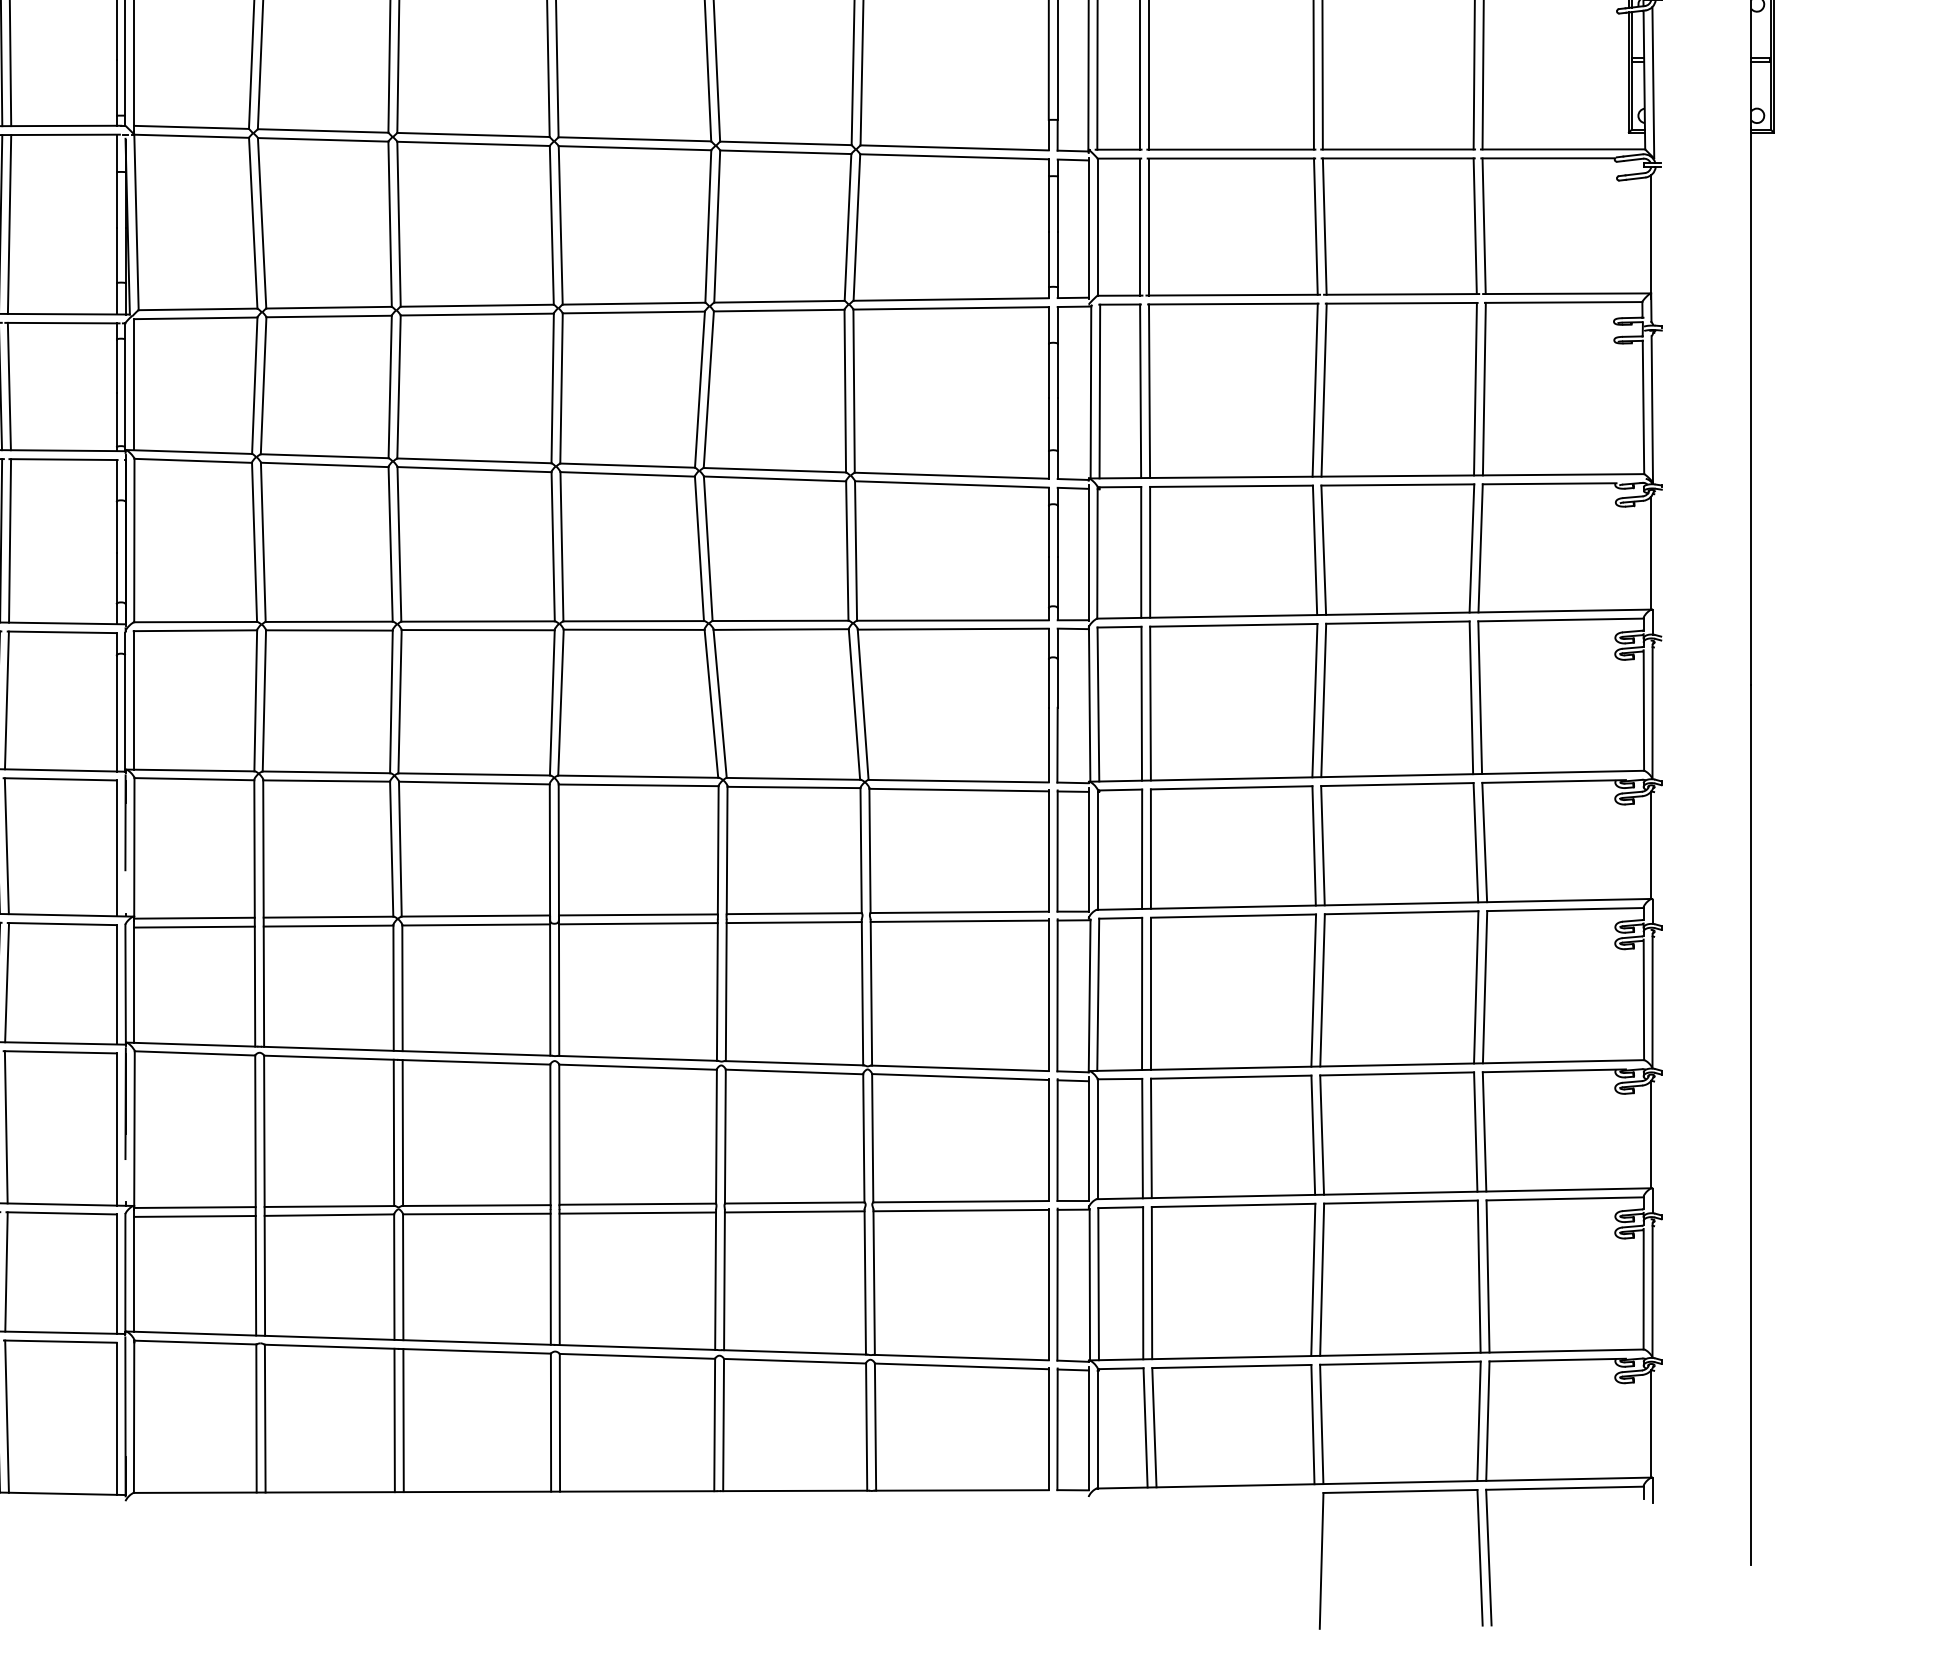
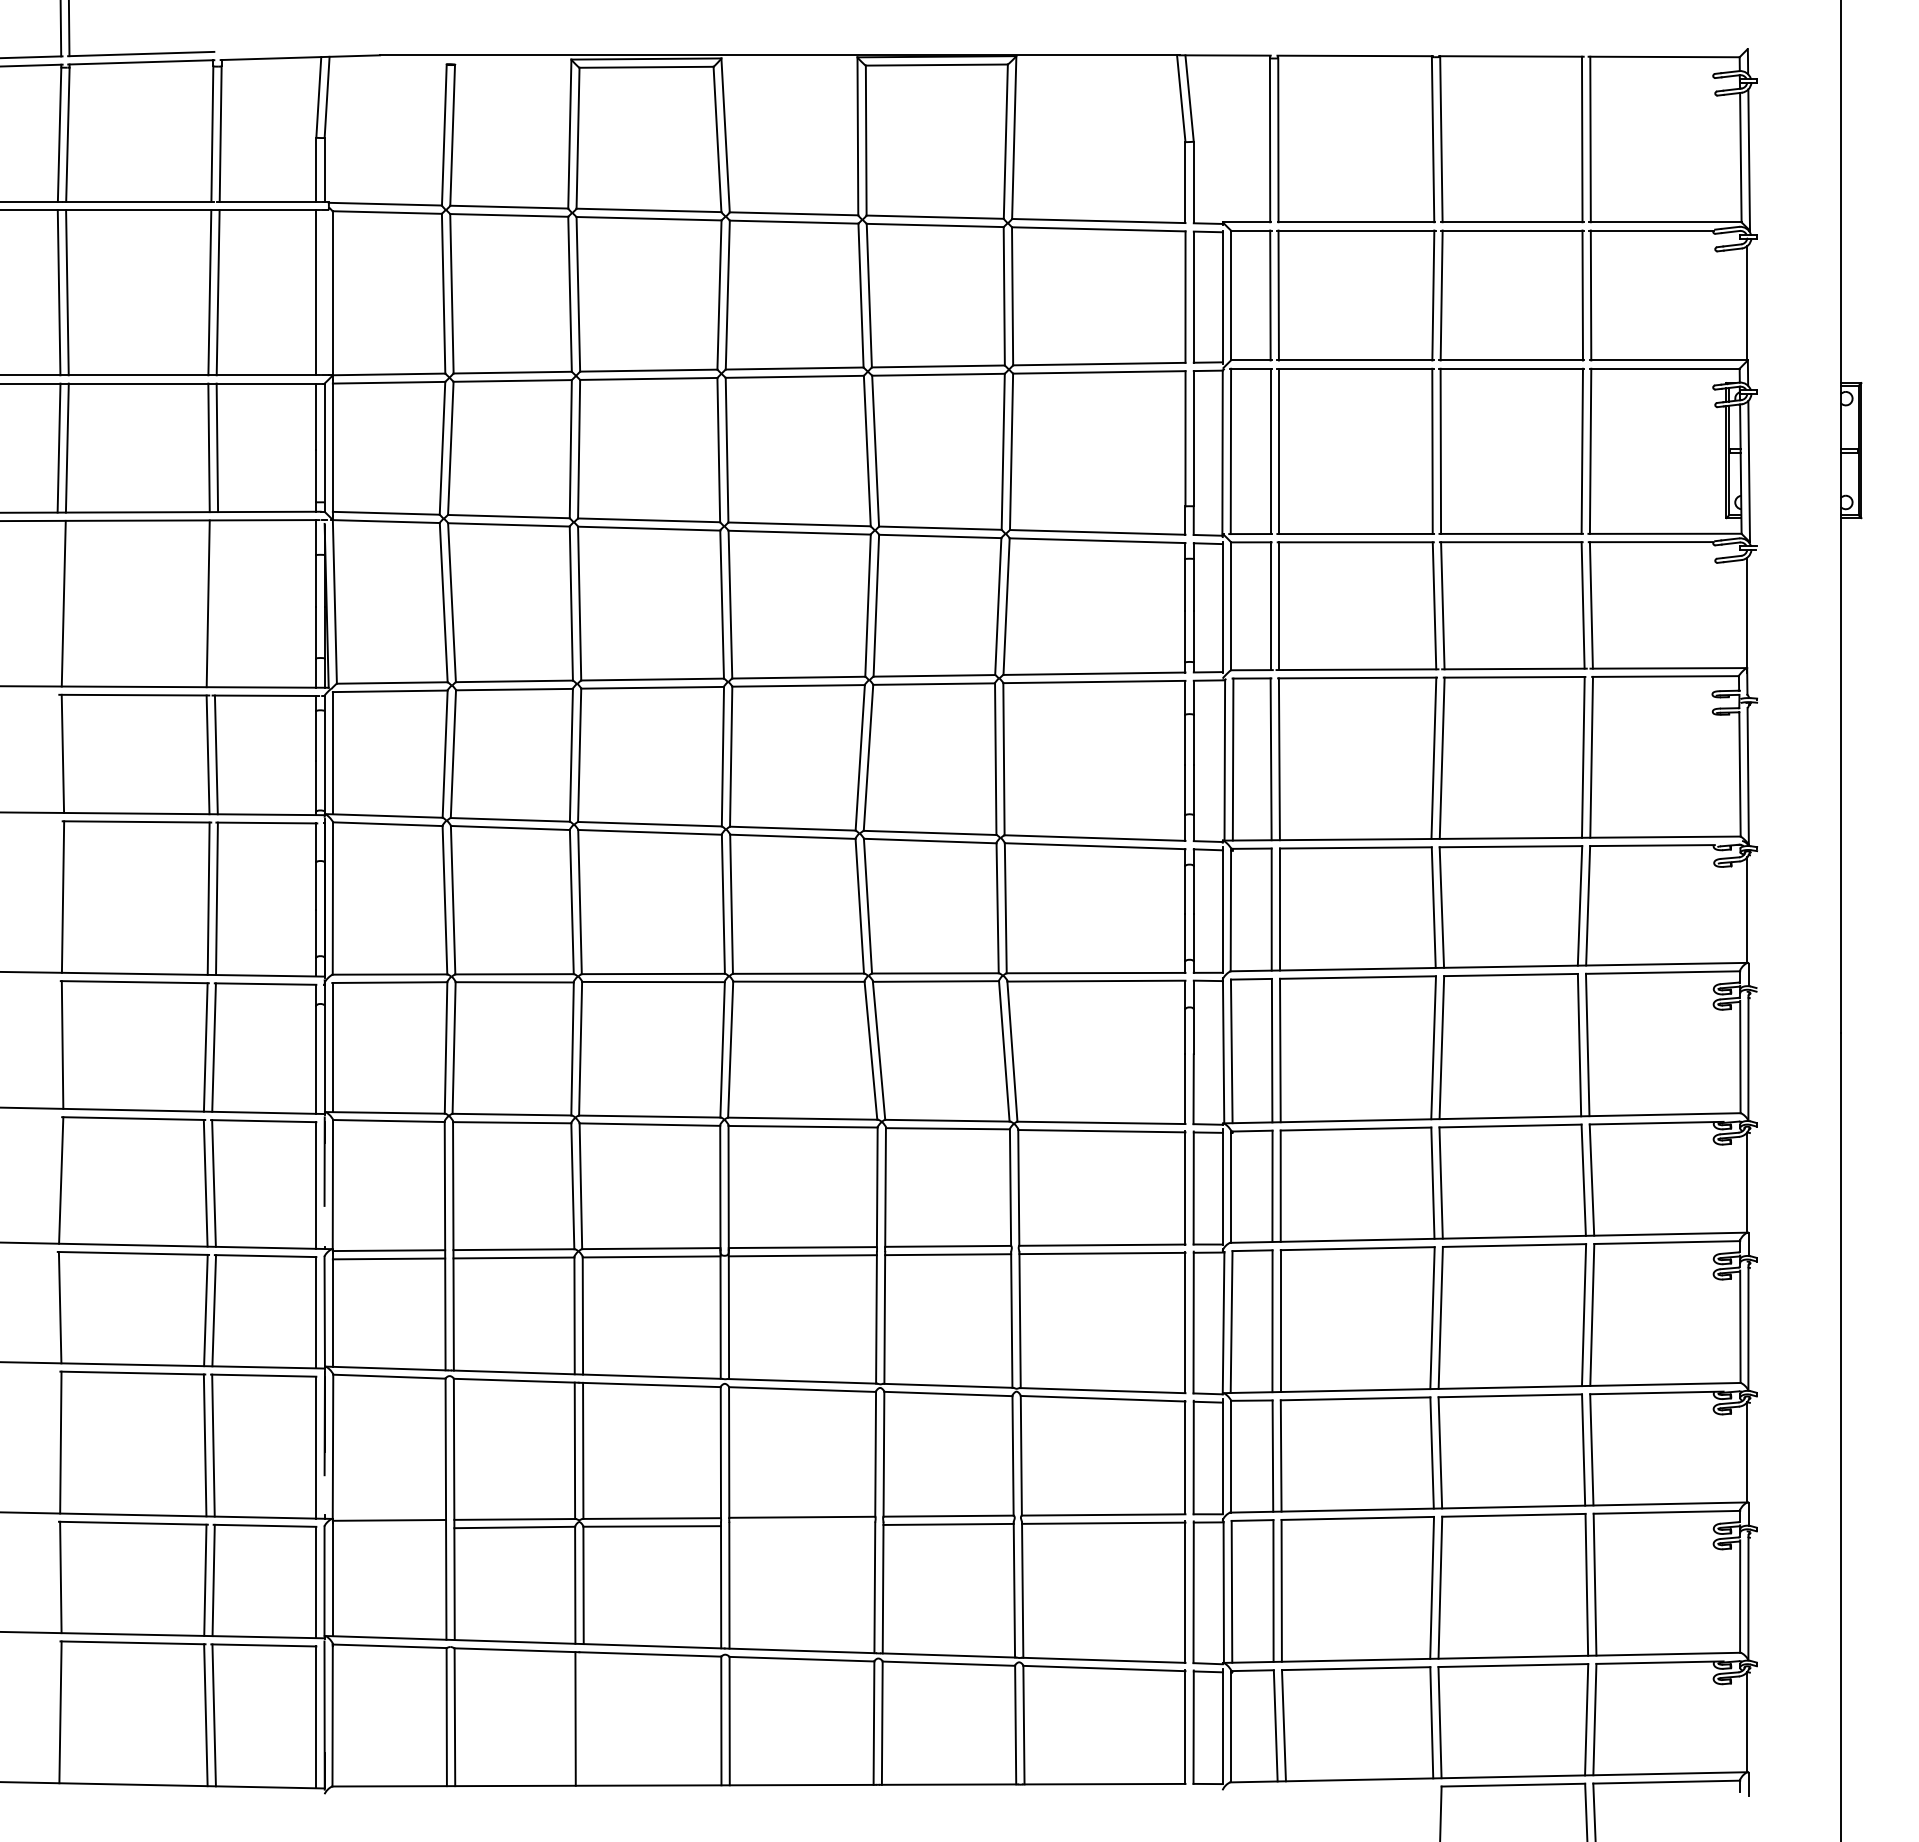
line: (9, 224) -> (216, 603), removed
line: (638, 1213) -> (802, 1525), removed
line: (195, 1216) -> (389, 1528), removed
line: (403, 1419) -> (583, 1718), removed

